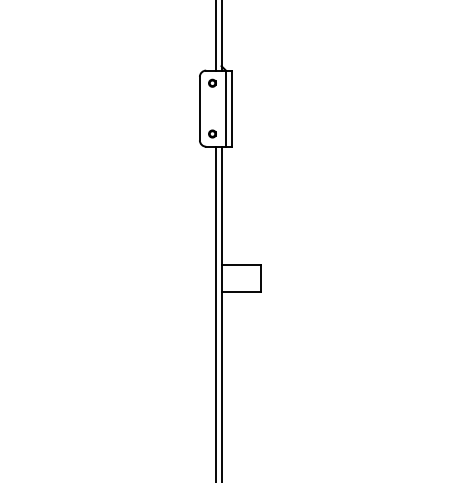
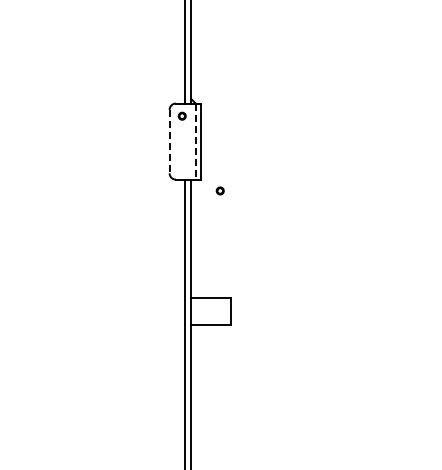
line: (199, 108) -> (169, 141), solid -> dashed
line: (226, 109) -> (196, 142), solid -> dashed
part: (212, 133) -> (220, 190), moved

